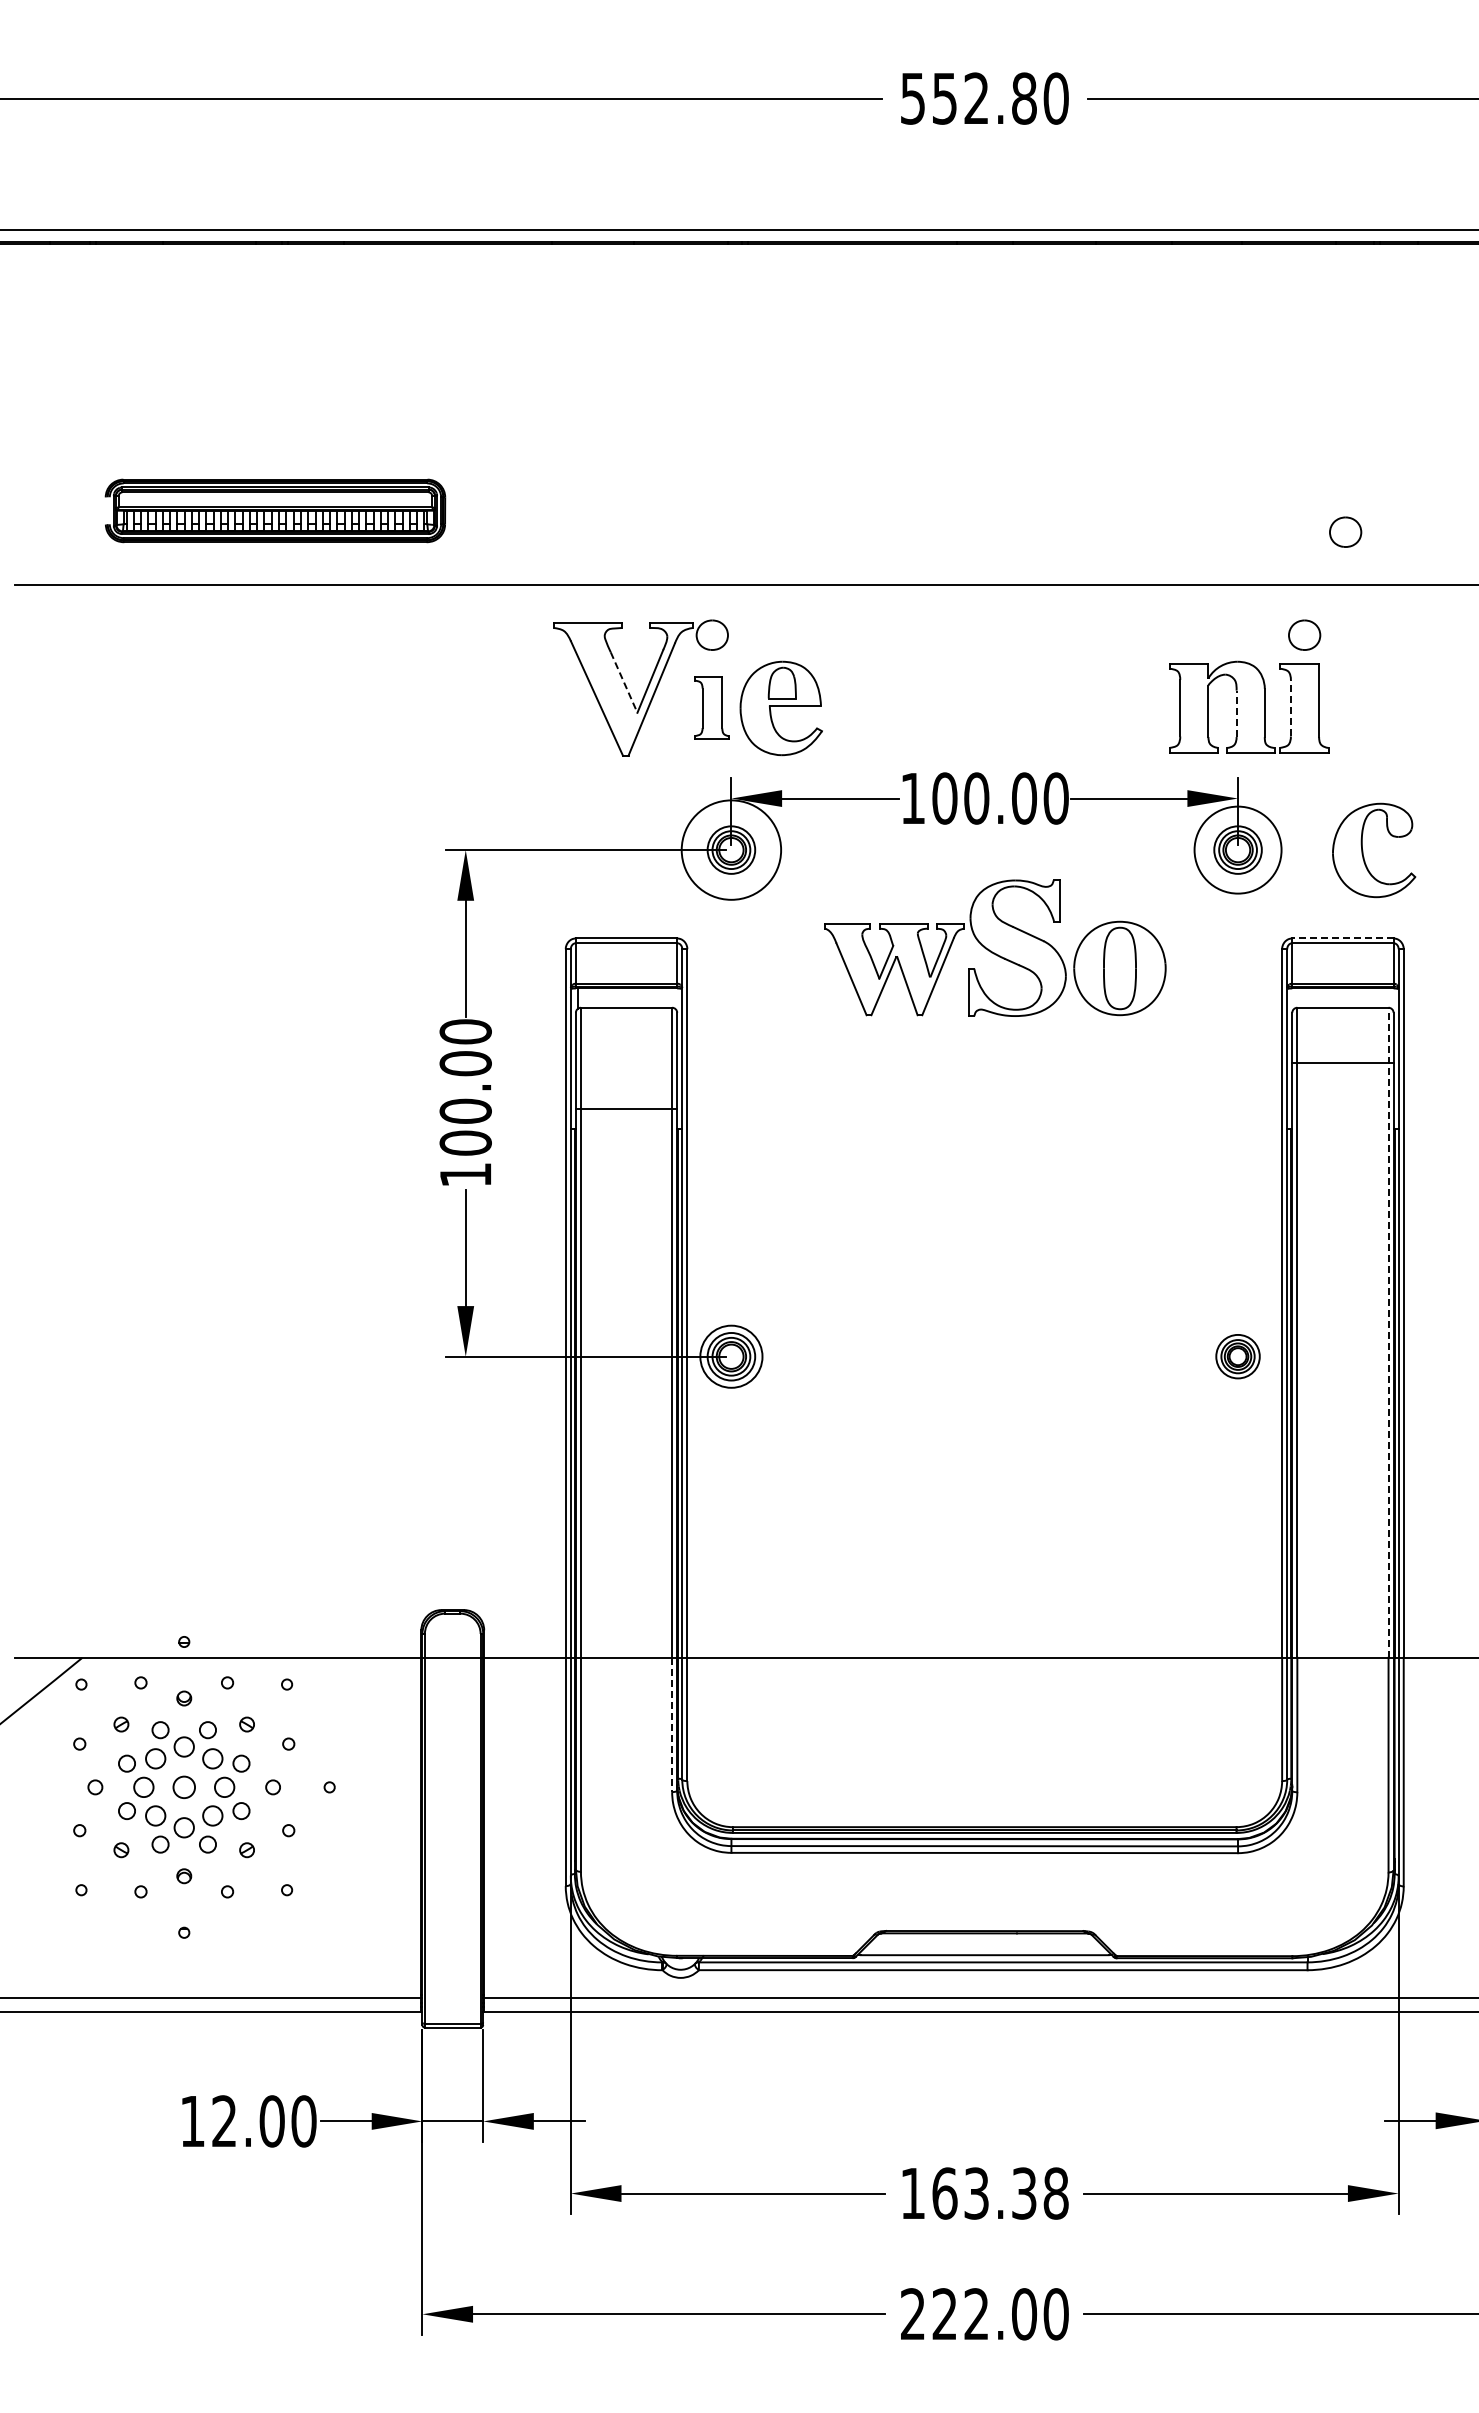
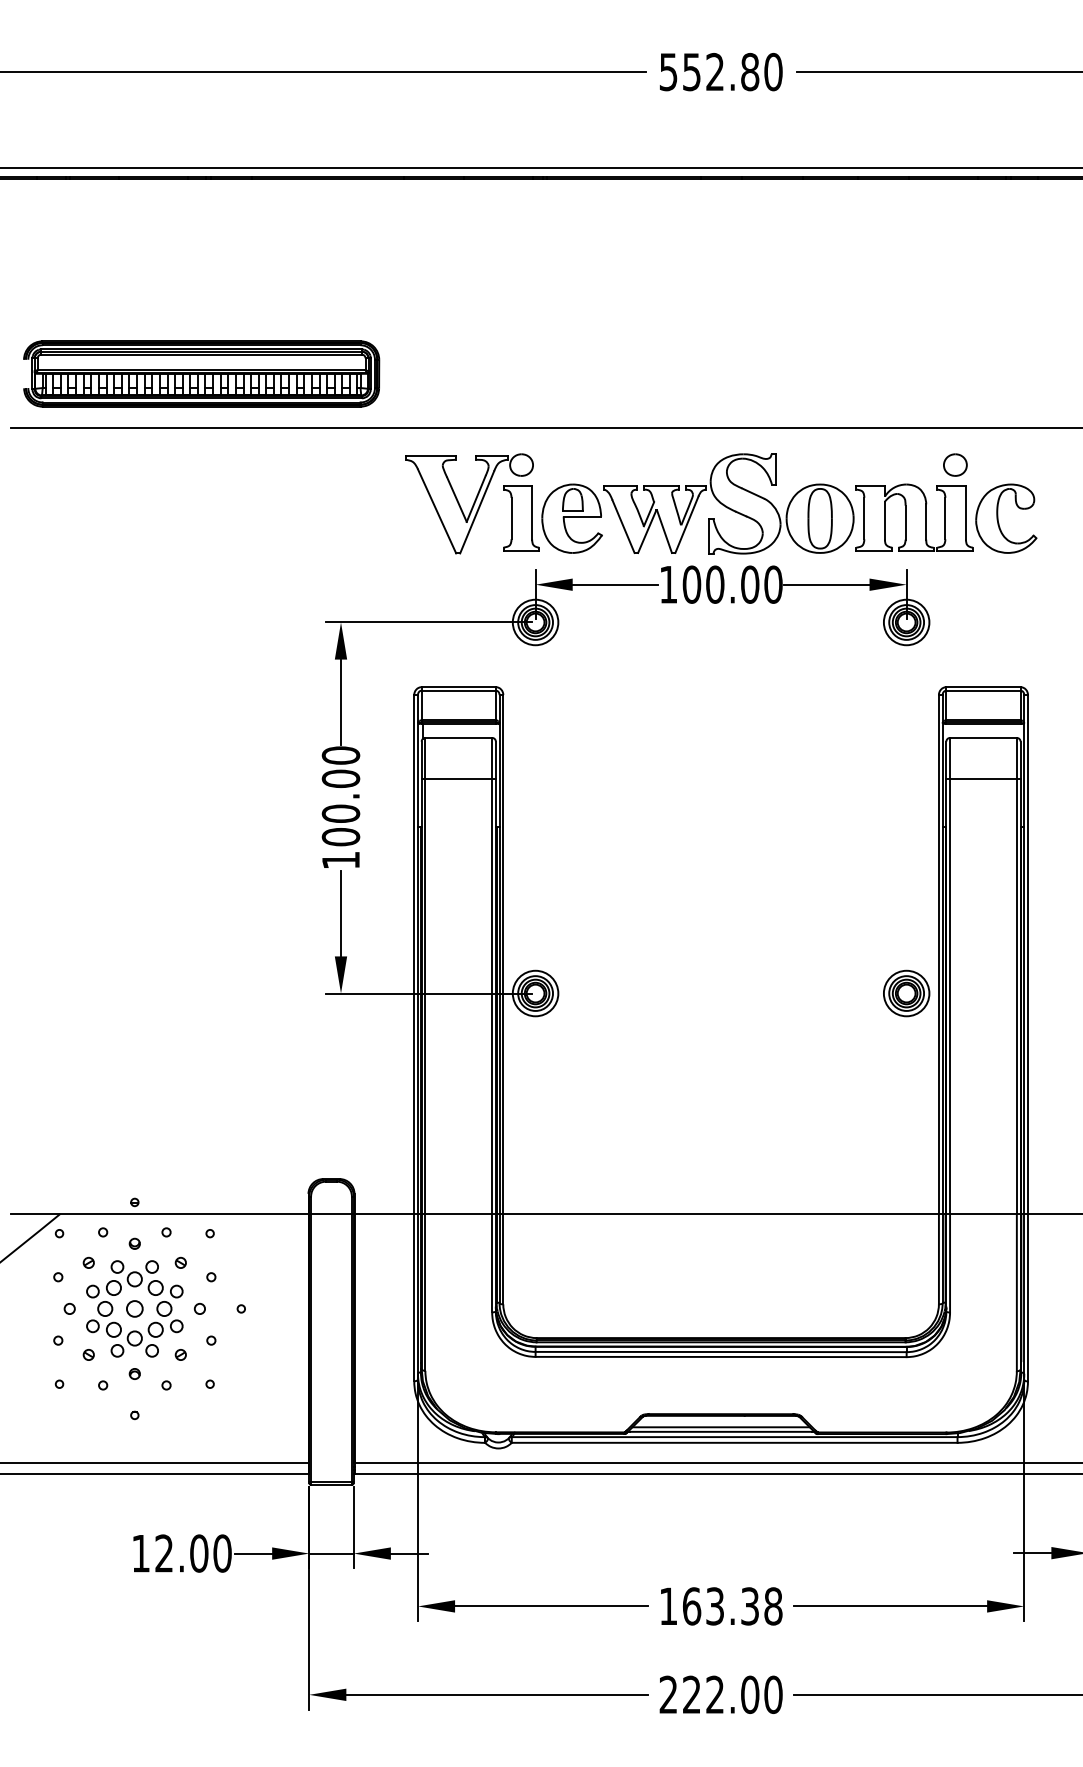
part: (275, 510) -> (201, 373), size x1.43
part: (1345, 531) -> (985, 389), removed
line: (624, 683) -> (457, 500), dashed -> solid
line: (1290, 707) -> (945, 518), dashed -> solid
part: (711, 708) -> (520, 518), size x1.43
line: (1236, 713) -> (905, 522), dashed -> solid
circle: (731, 850) -> (535, 622), size x0.62
circle: (1238, 850) -> (906, 622), size x0.71
part: (1363, 850) -> (998, 518), moved
line: (1342, 938) -> (983, 687), dashed -> solid
part: (995, 947) -> (728, 503), moved
line: (626, 1109) -> (458, 778), moved
line: (1388, 1332) -> (1016, 975), dashed -> solid
part: (1237, 1356) -> (906, 993), size x1.43
line: (672, 1725) -> (492, 1263), dashed -> solid
line: (984, 1948) -> (720, 1426), added

